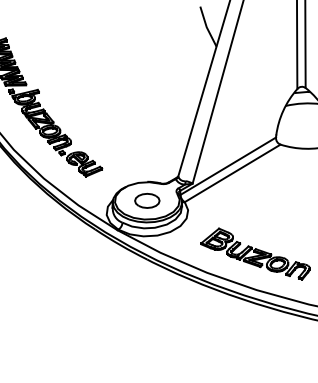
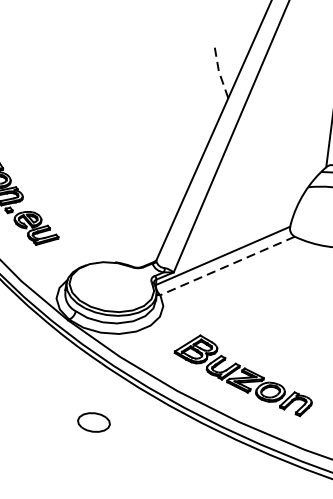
line: (206, 27) -> (218, 71), solid -> dashed
line: (232, 173) -> (227, 266), solid -> dashed
part: (147, 200) -> (94, 422), moved

